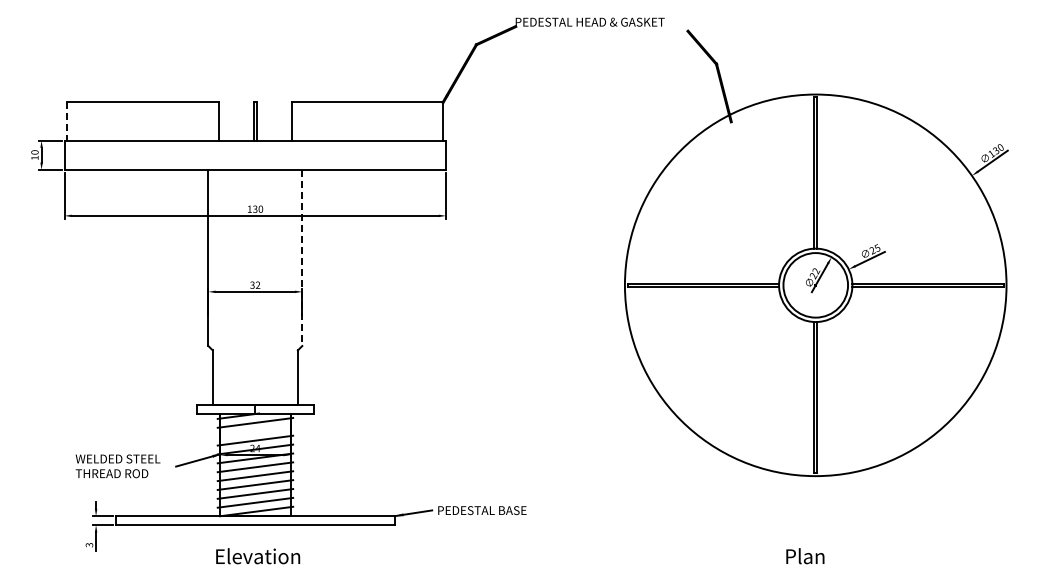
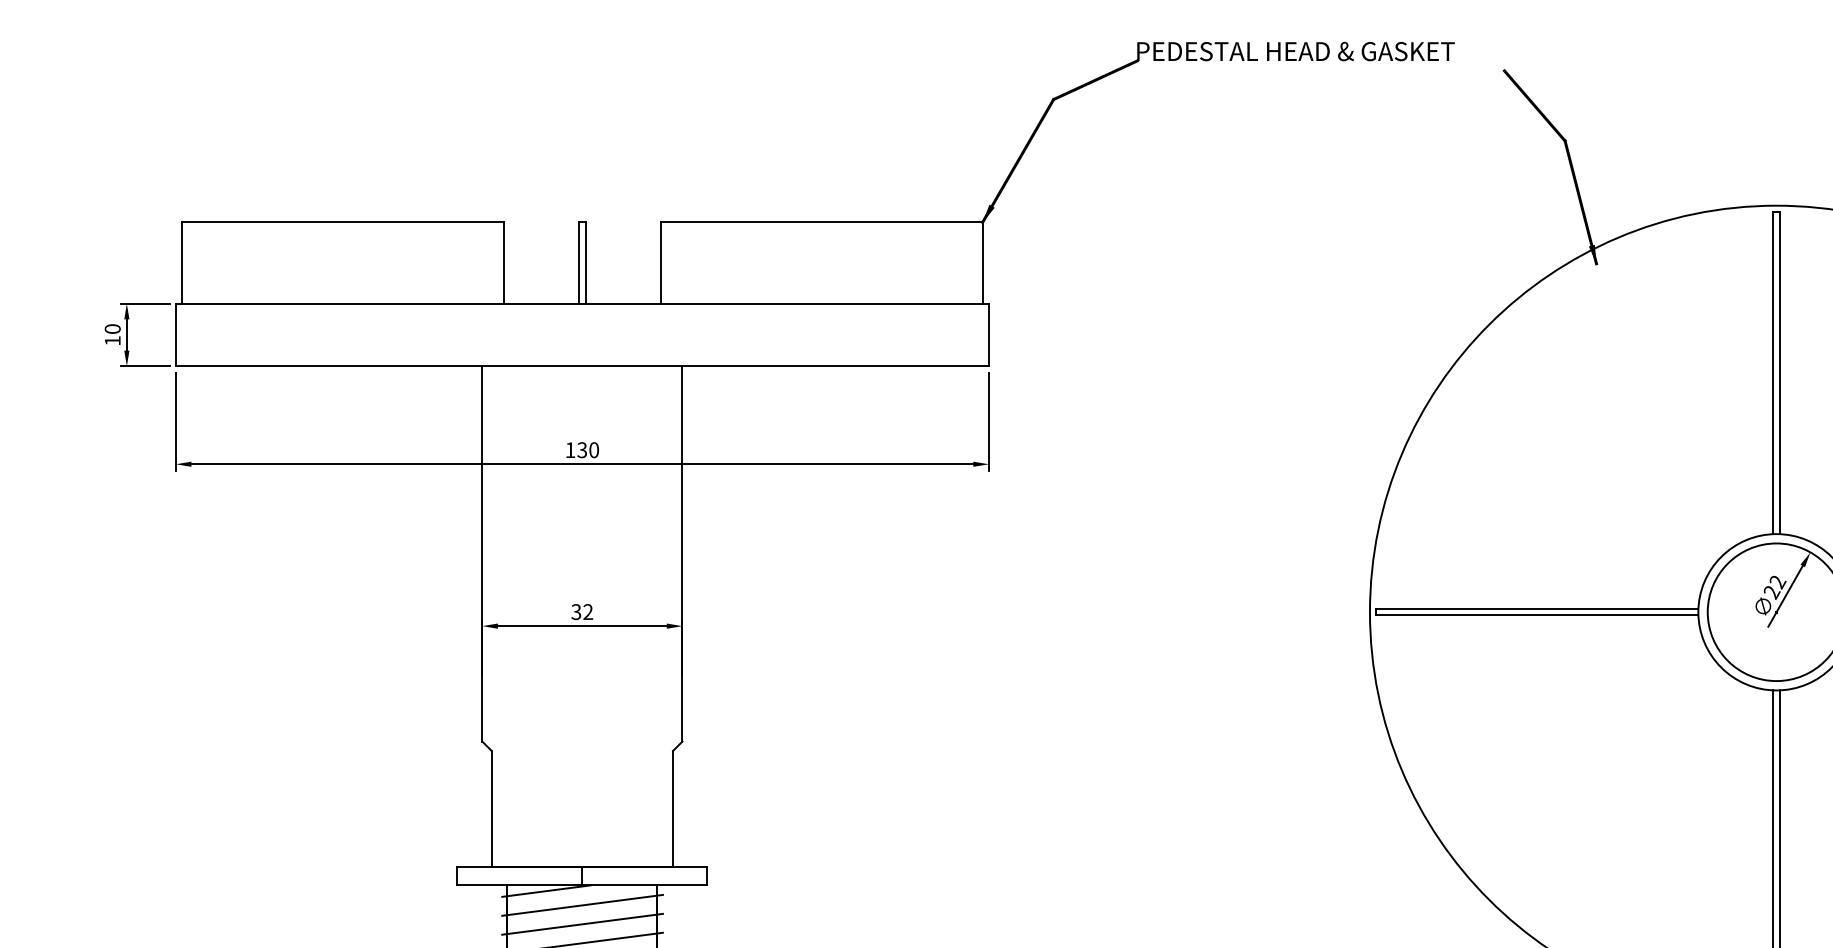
line: (67, 121) -> (182, 263), dashed -> solid
line: (302, 258) -> (682, 555), dashed -> solid
line: (255, 431) -> (582, 923), added

